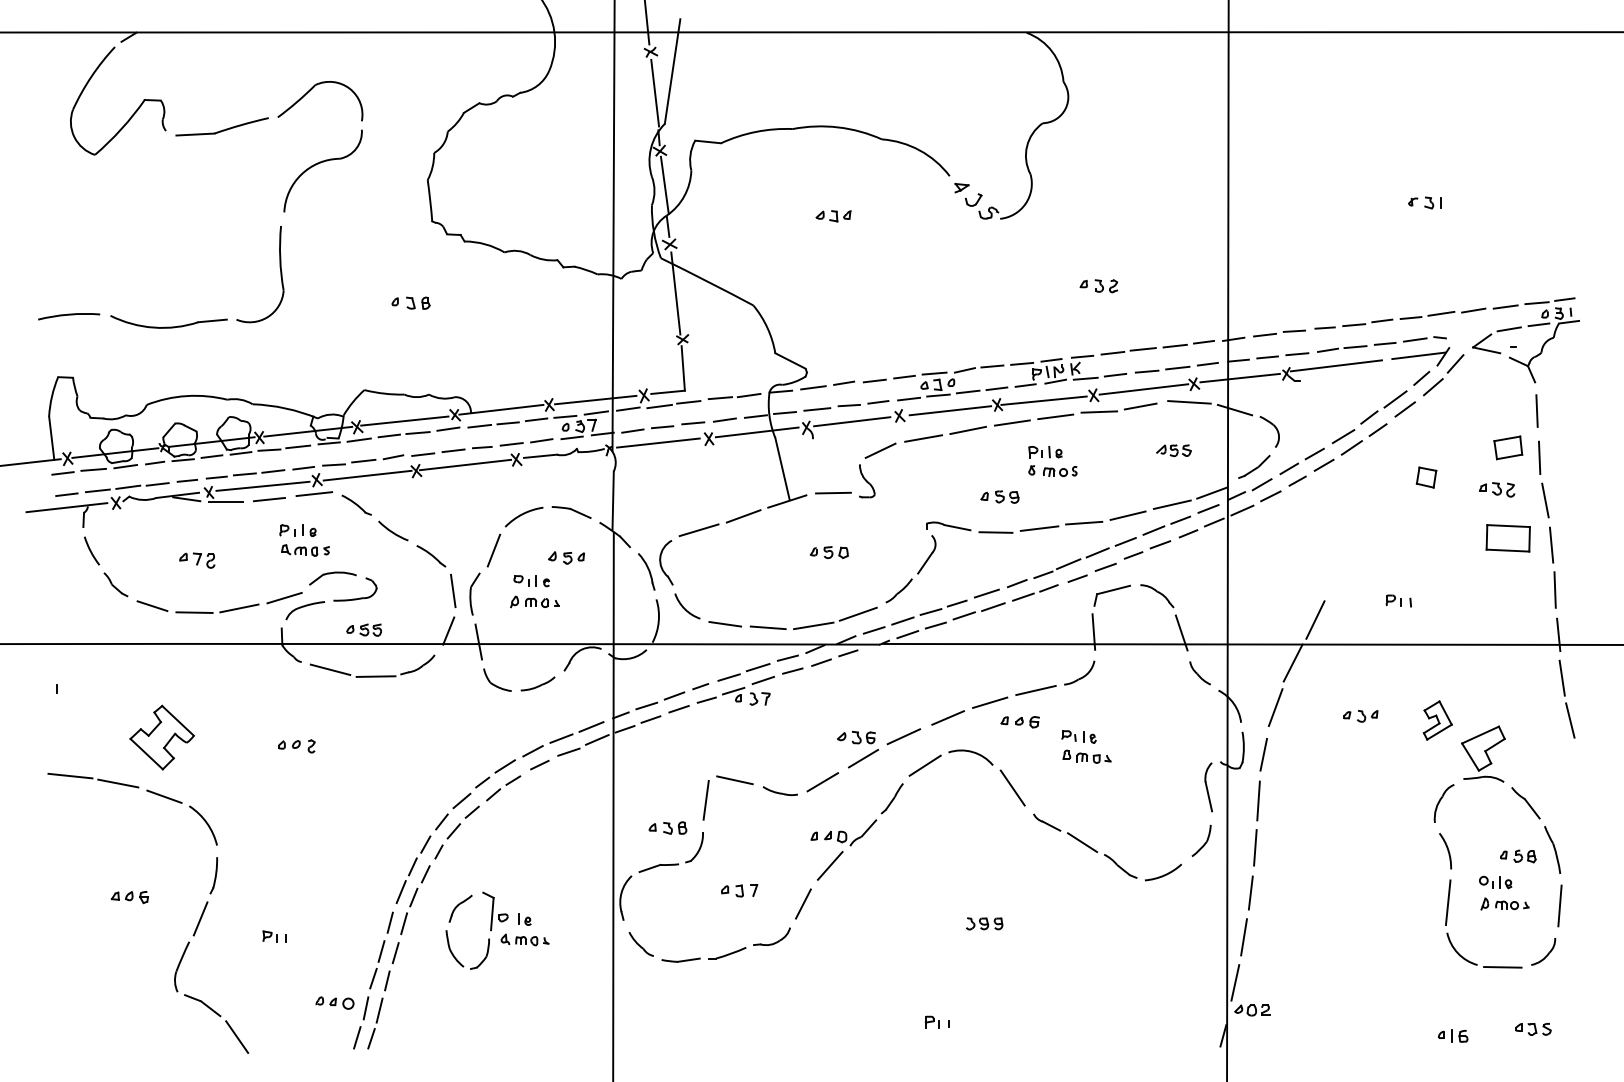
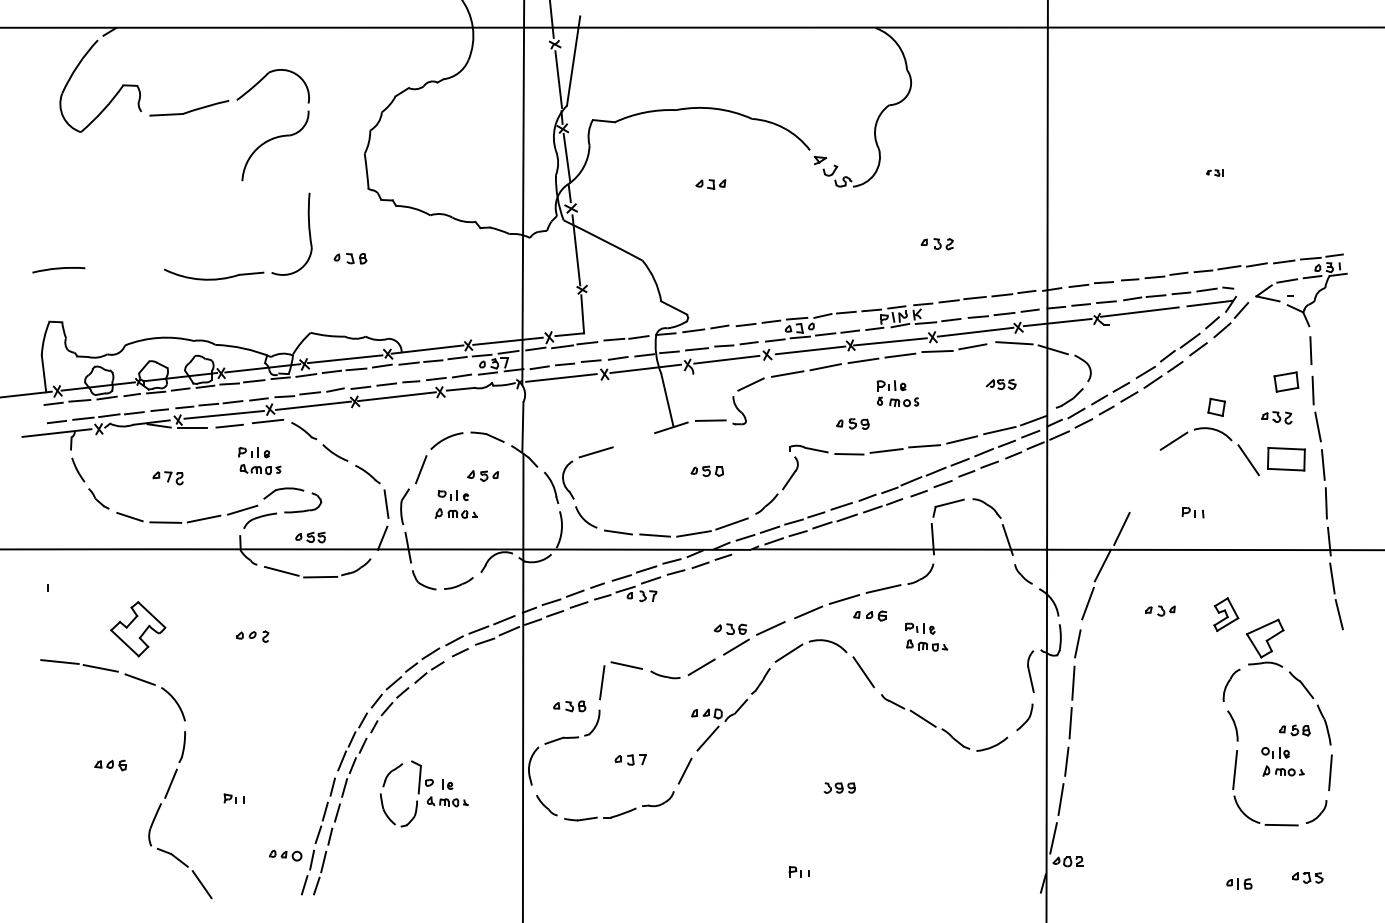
part: (1423, 202) -> (1214, 172), size x0.6
part: (200, 320) -> (240, 273), moved
part: (1426, 505) -> (1216, 431), added
line: (742, 516) -> (633, 440), removed

